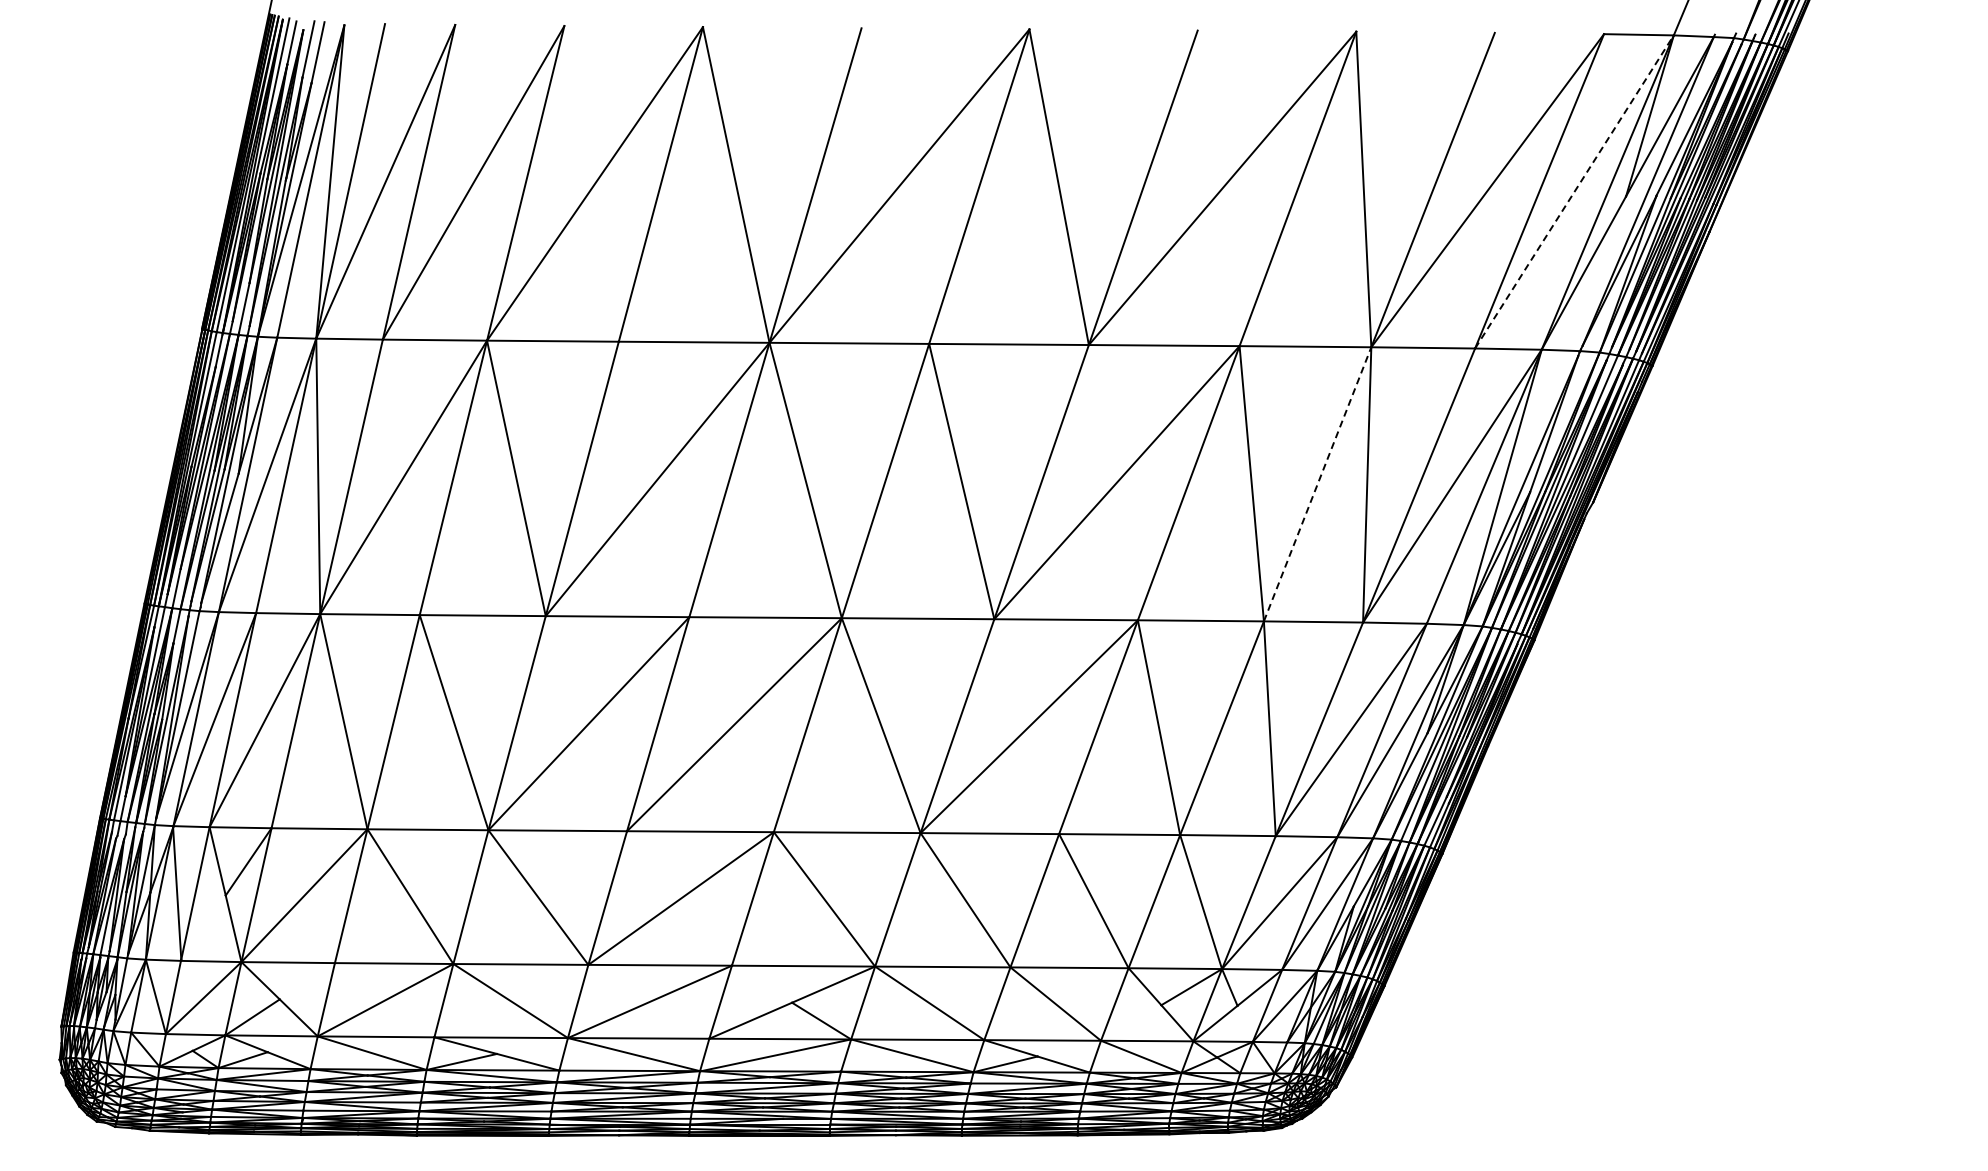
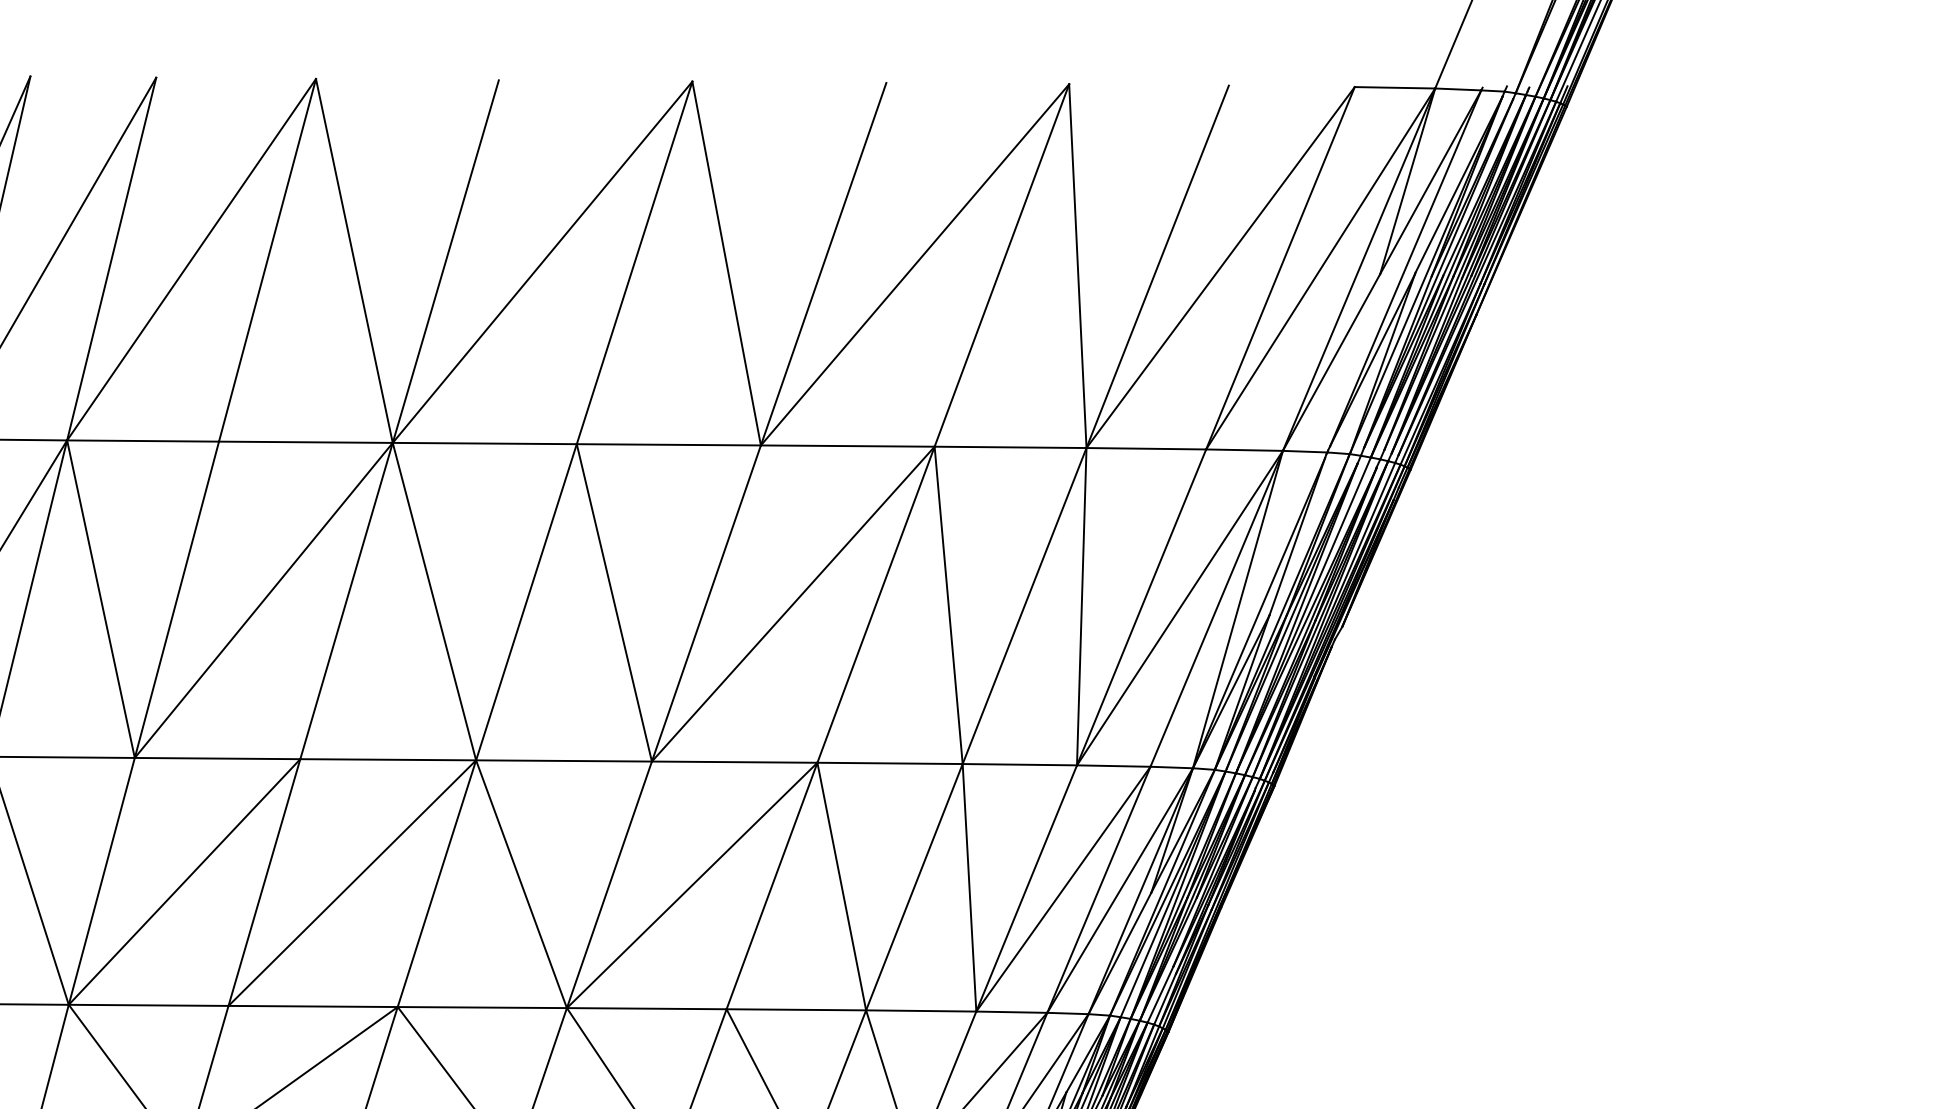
line: (1574, 191) -> (1320, 268), dashed -> solid
line: (1317, 483) -> (1024, 605), dashed -> solid

